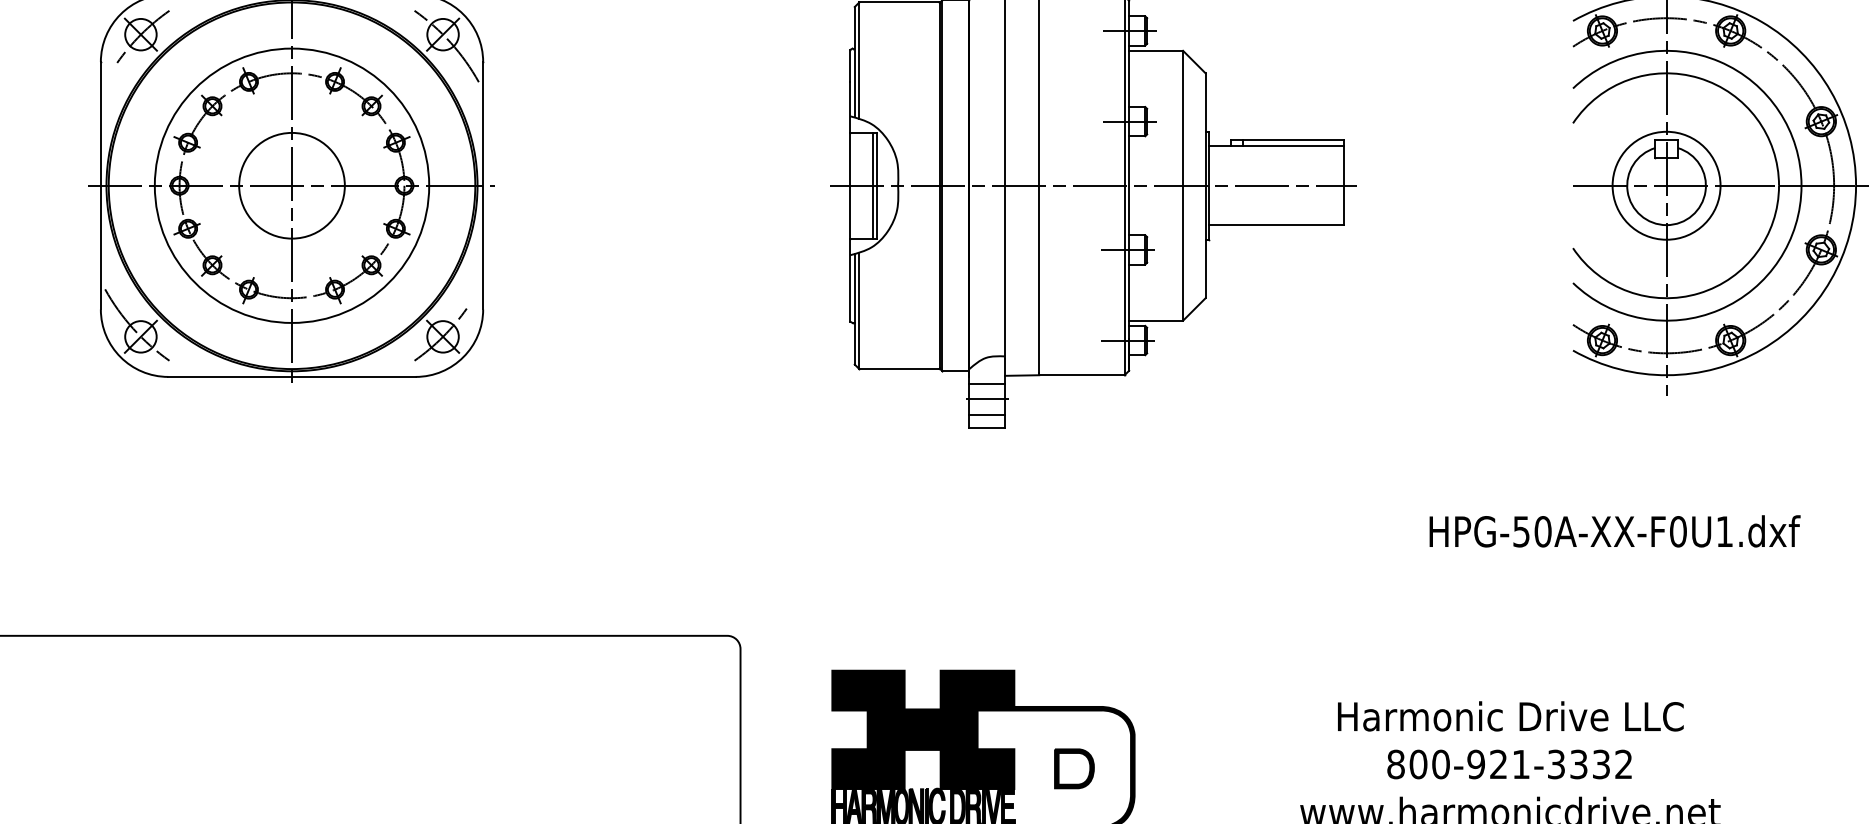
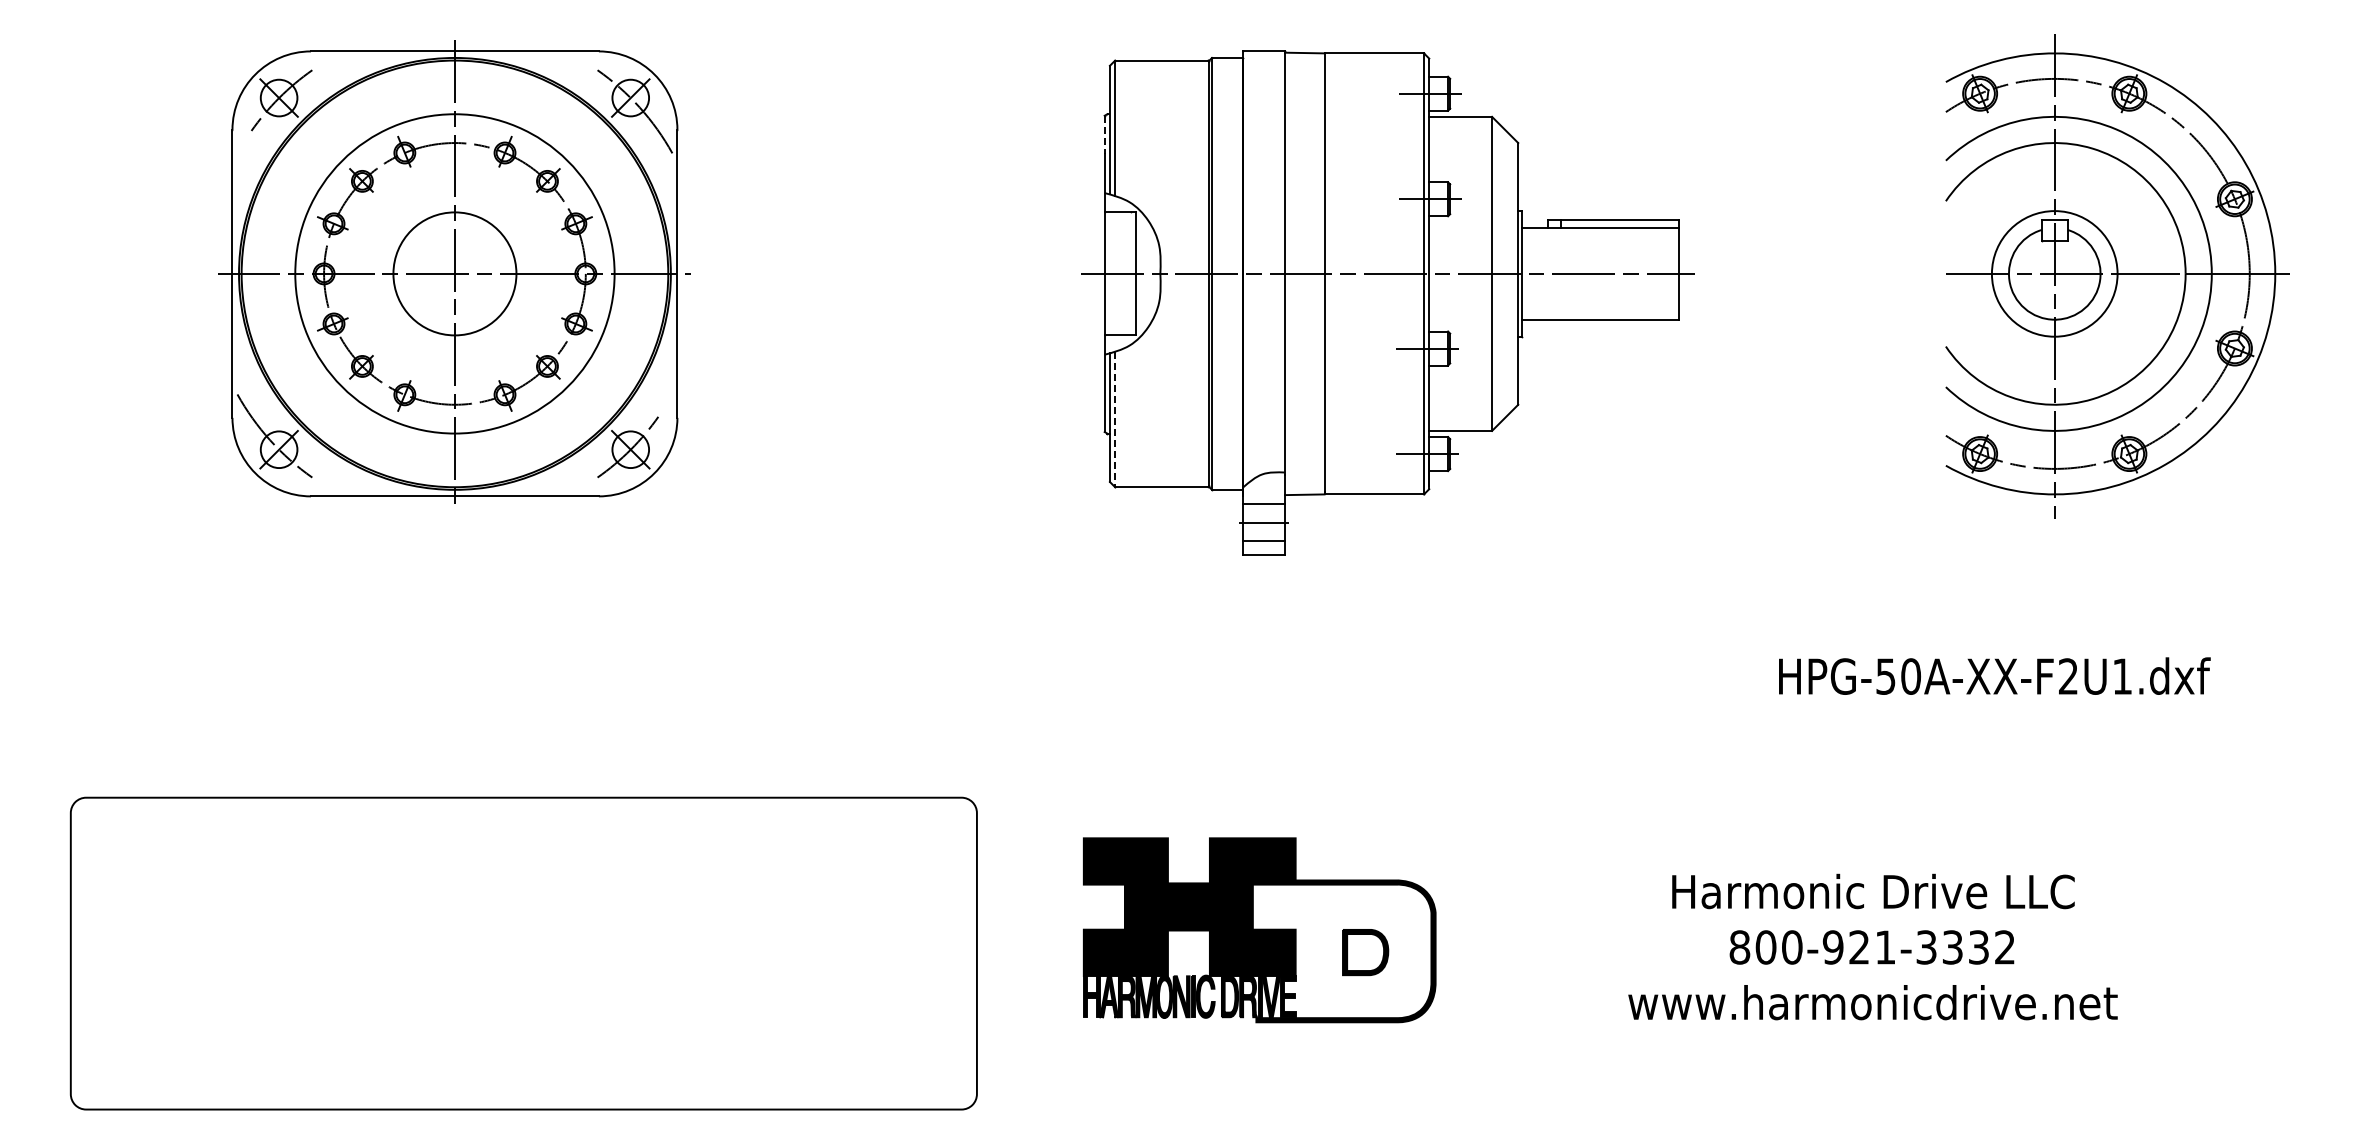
line: (850, 66) -> (1104, 134), solid -> dashed
line: (872, 185) -> (1130, 273), removed
line: (859, 310) -> (1115, 419), solid -> dashed
text: (1678, 531) -> (2068, 676), HPG-50A-XX-F0U1.dxf -> HPG-50A-XX-F2U1.dxf

